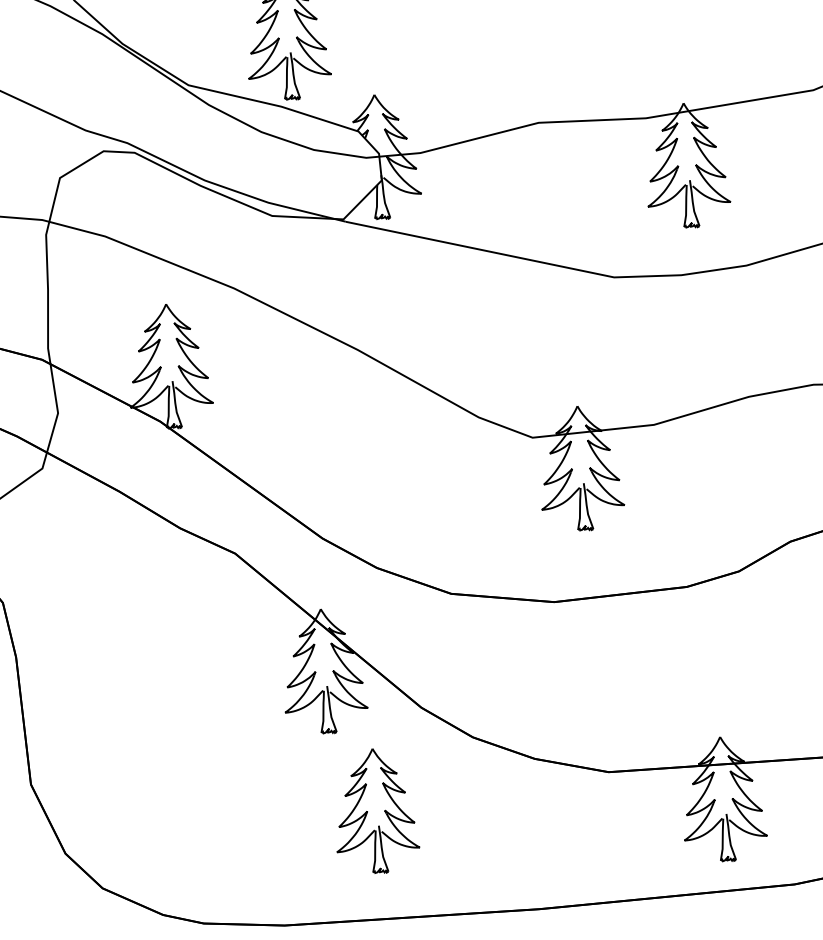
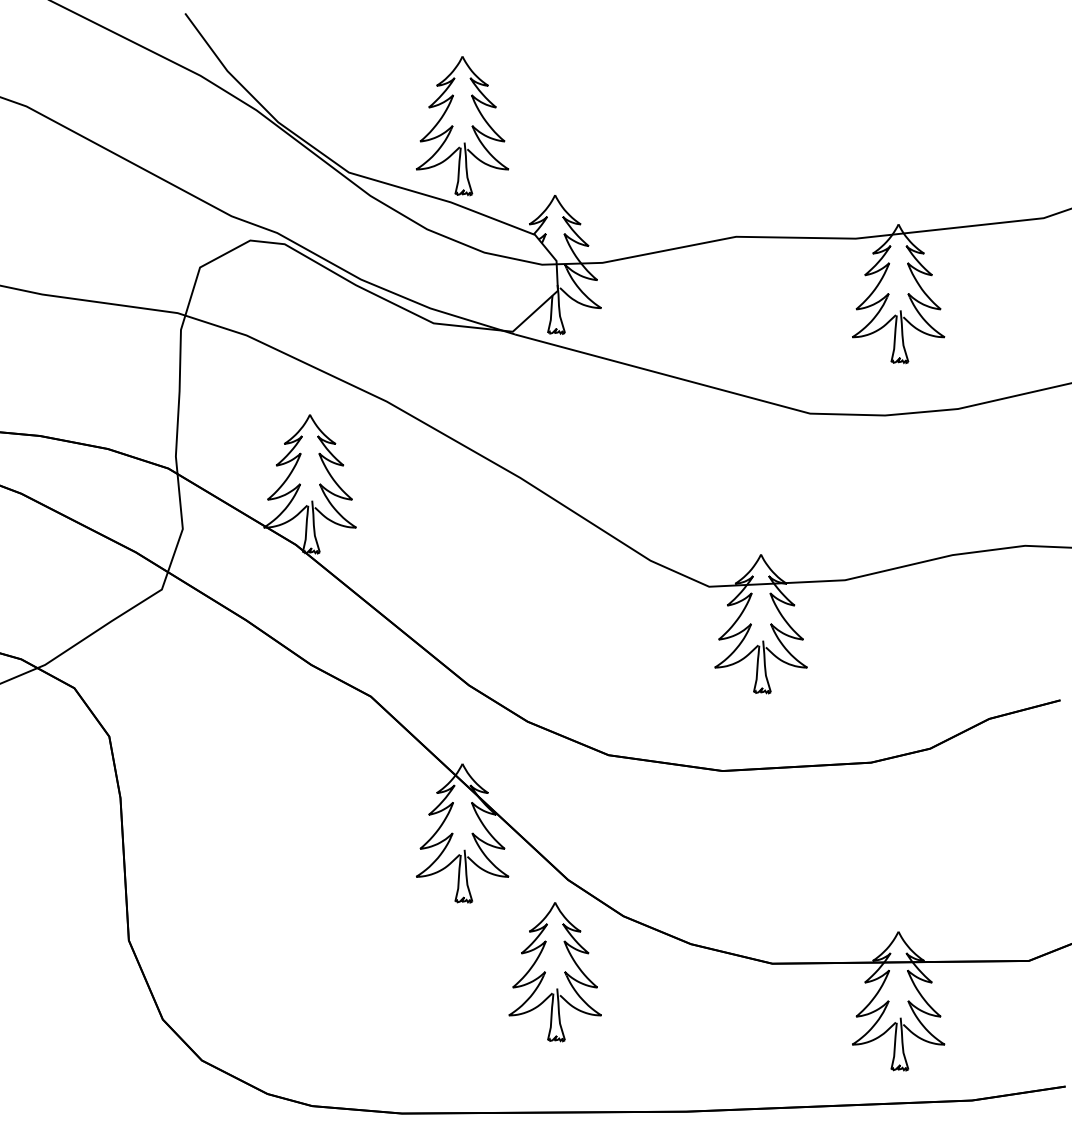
part: (375, 811) -> (554, 972), moved

